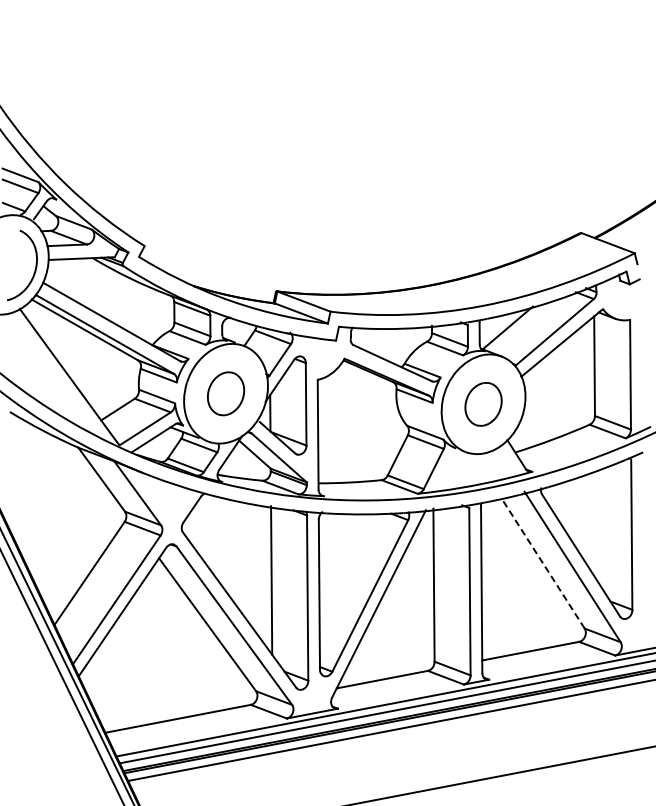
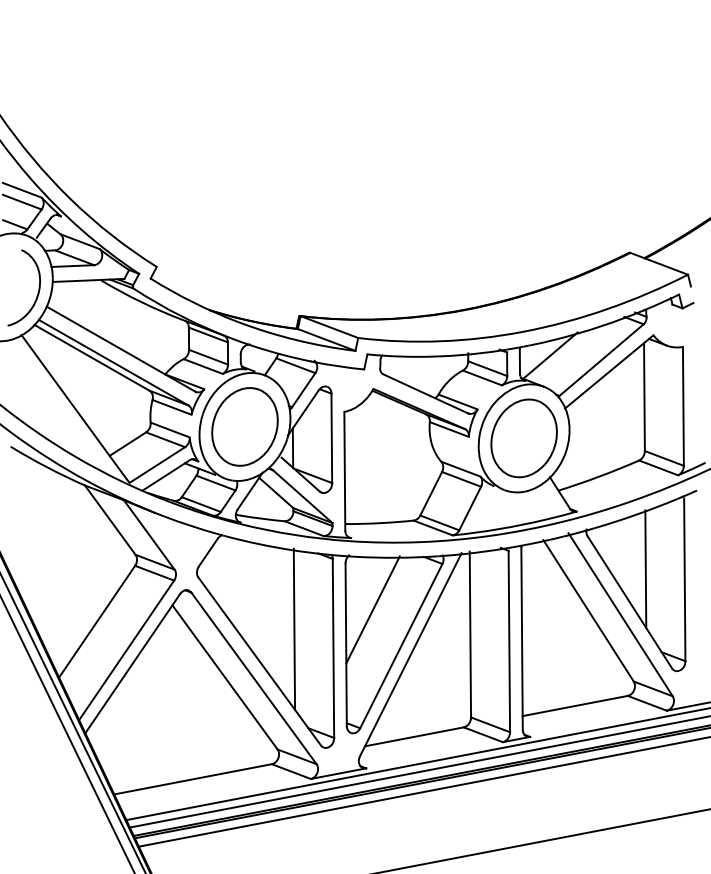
part: (225, 393) -> (244, 426), size x1.67
part: (483, 404) -> (524, 438), size x1.67
line: (595, 524) -> (645, 568), added
line: (343, 562) -> (372, 609), added
line: (542, 562) -> (587, 609), dashed -> solid

